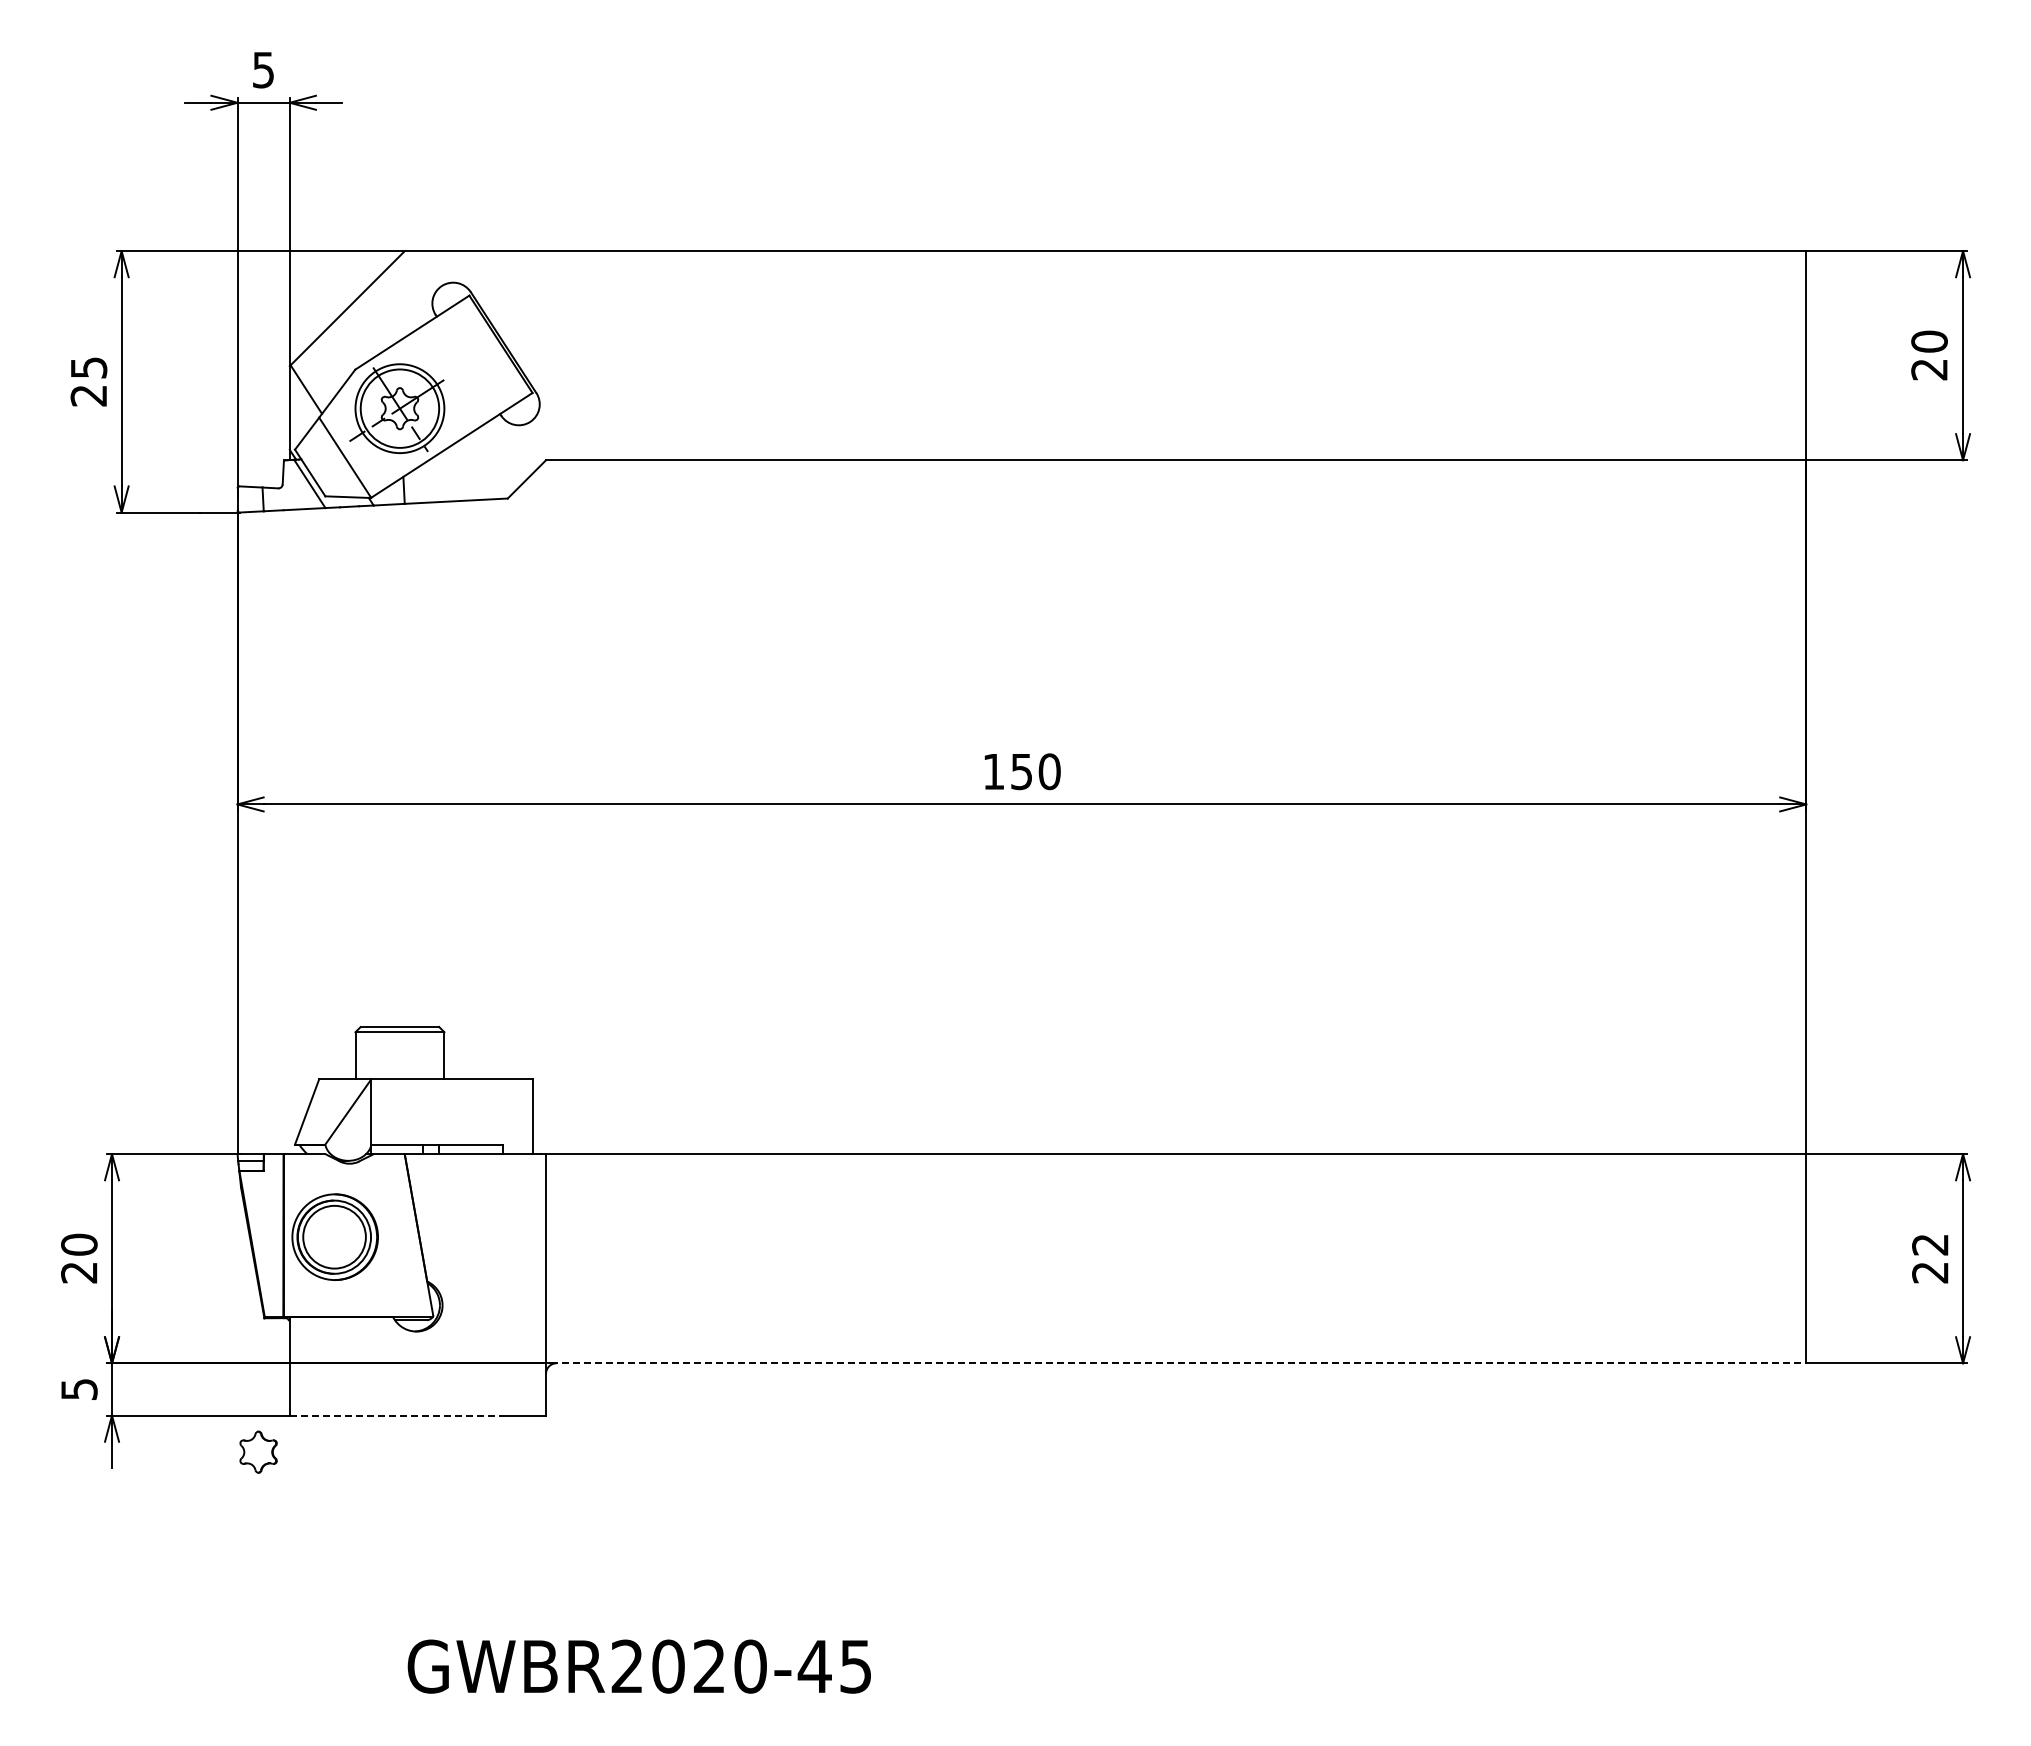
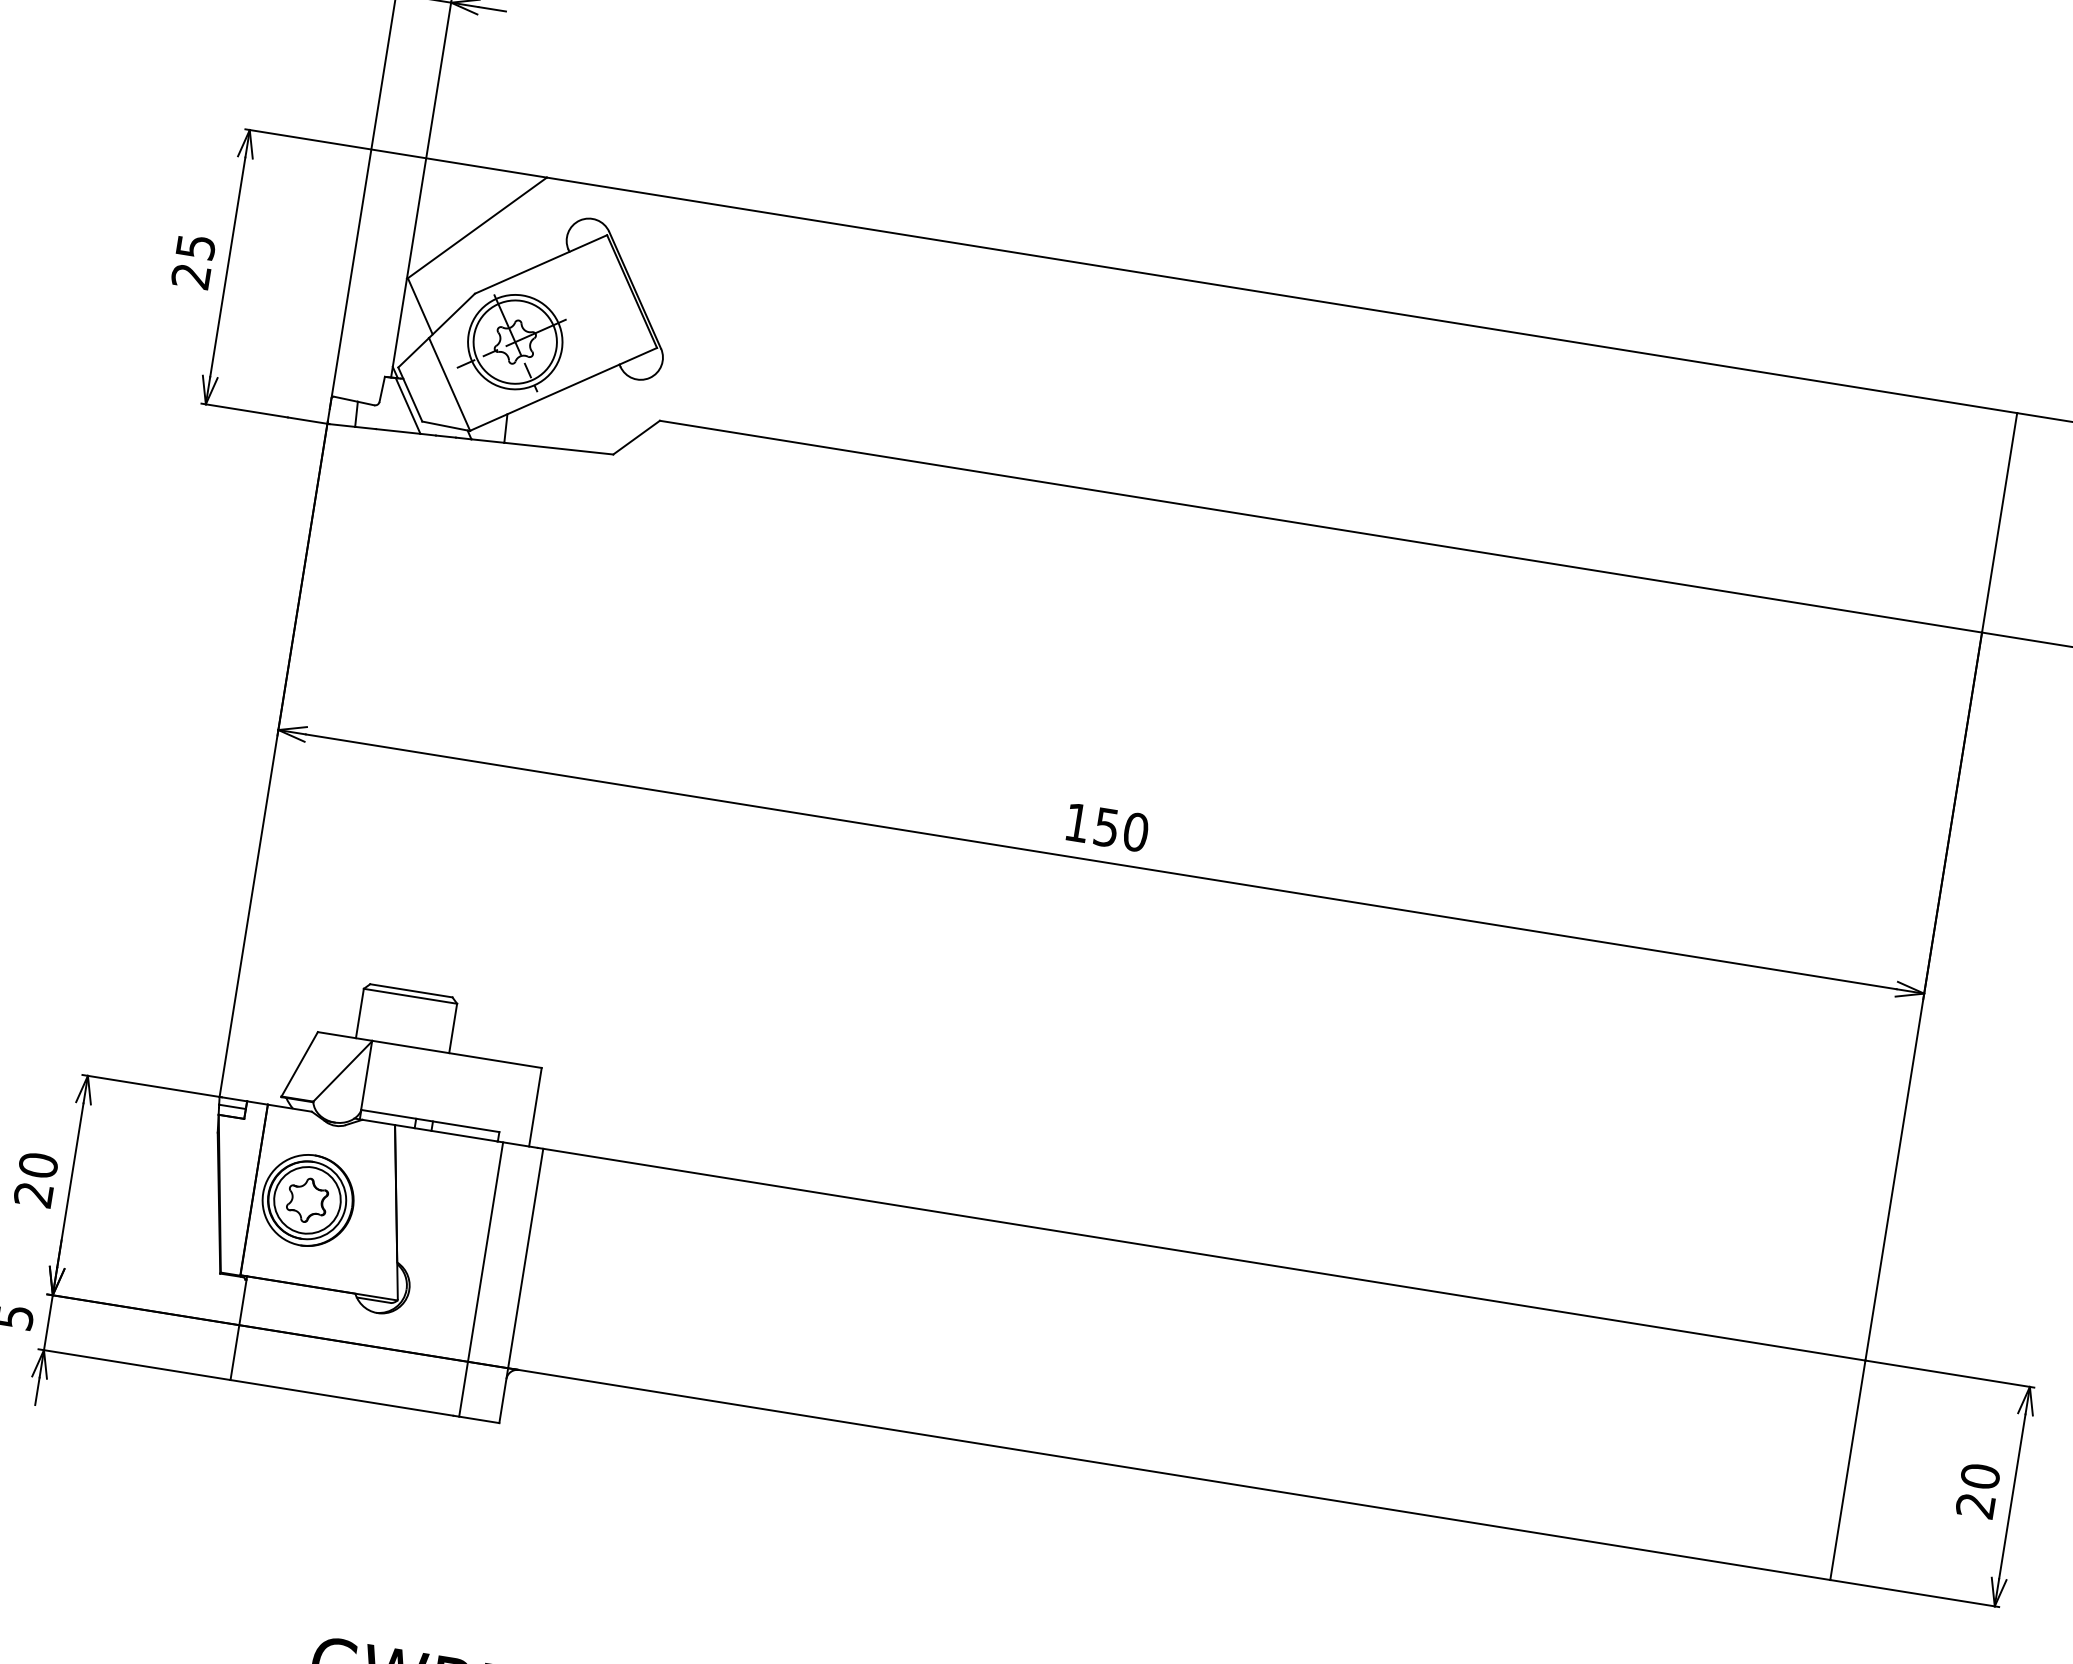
text: (1930, 1244) -> (1980, 1476), 22 -> 20
line: (507, 1284) -> (480, 1279), added
line: (1178, 1363) -> (1171, 1474), dashed -> solid
line: (396, 1415) -> (342, 1397), dashed -> solid
part: (258, 1451) -> (307, 1199), moved

